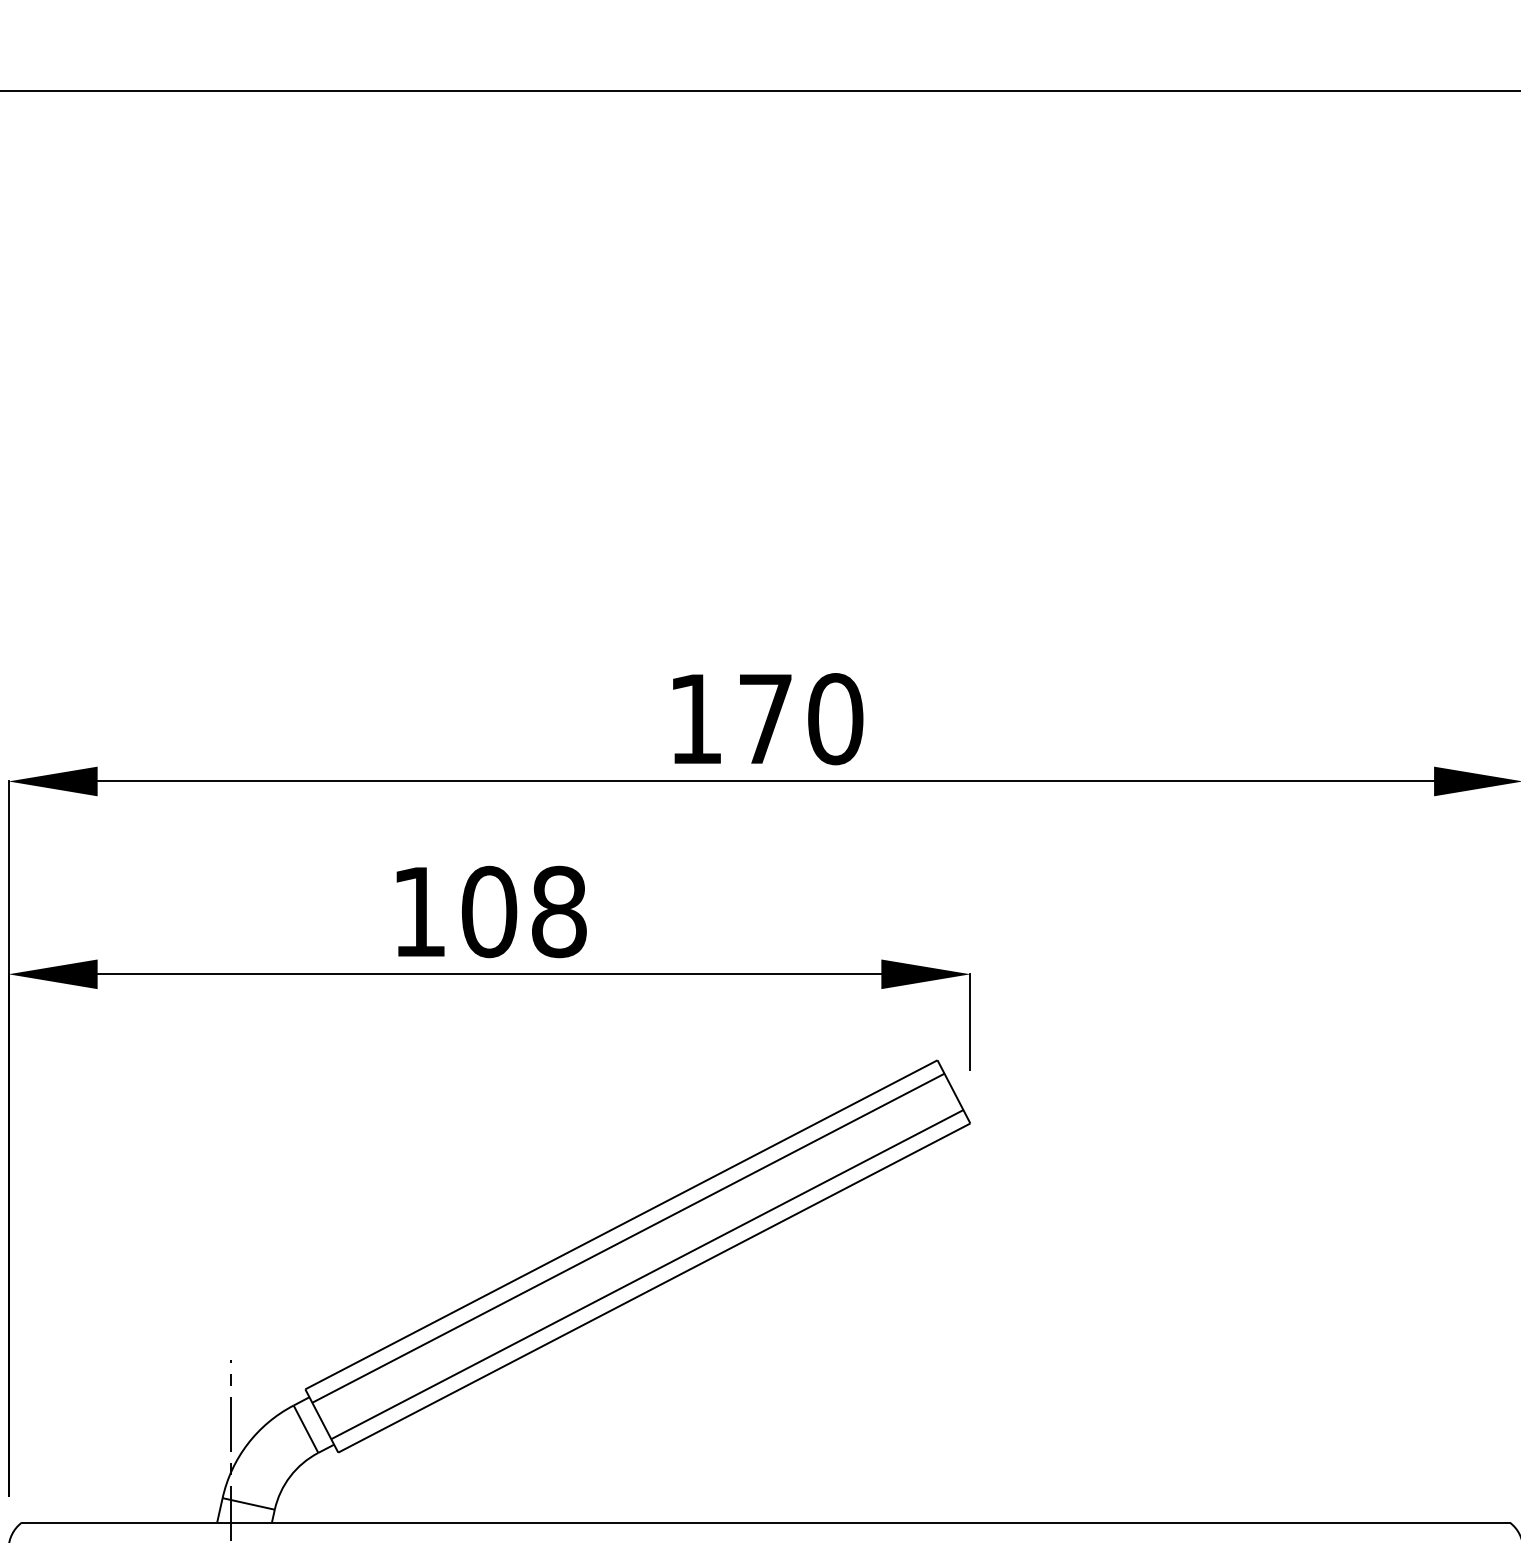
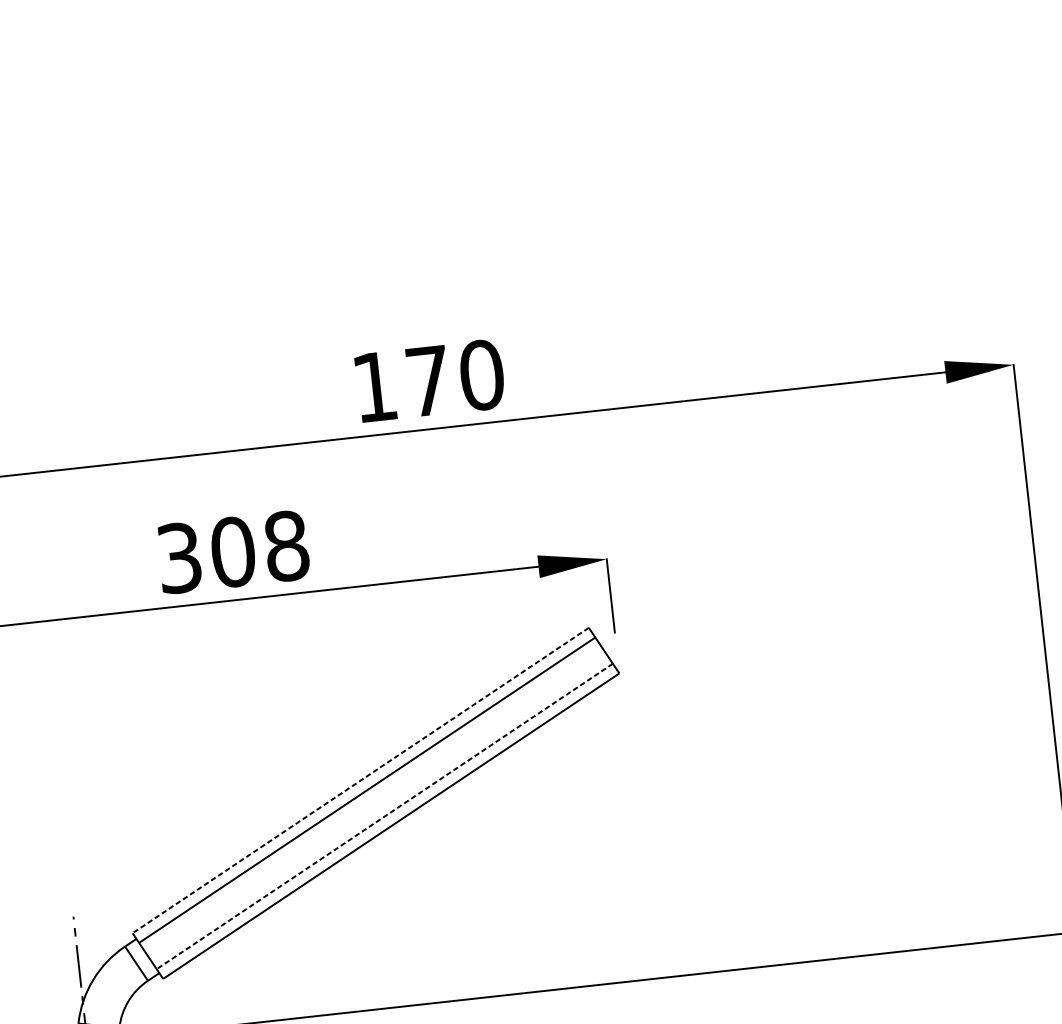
text: (419, 911) -> (179, 557), 108 -> 308
line: (621, 1225) -> (360, 781), solid -> dashed
line: (646, 1274) -> (384, 816), solid -> dashed

